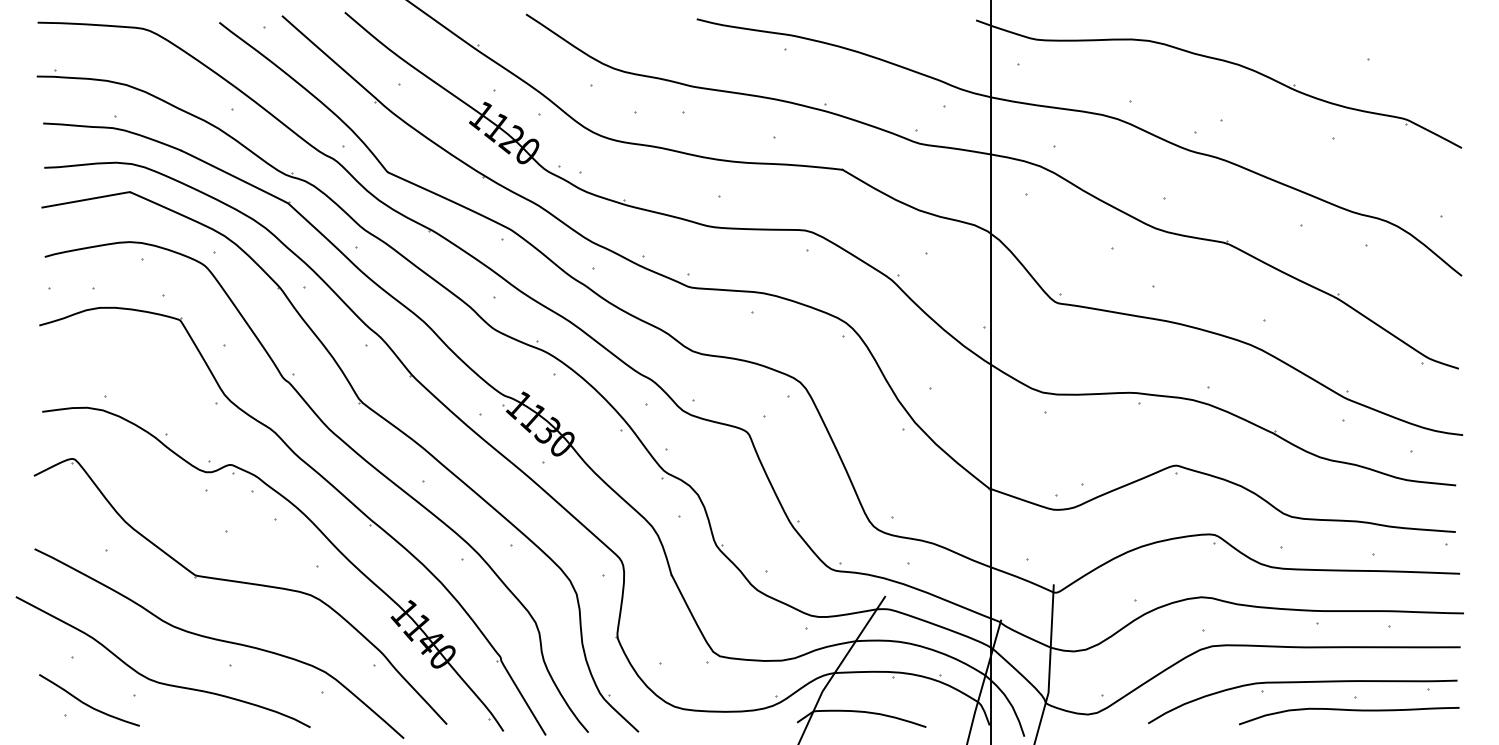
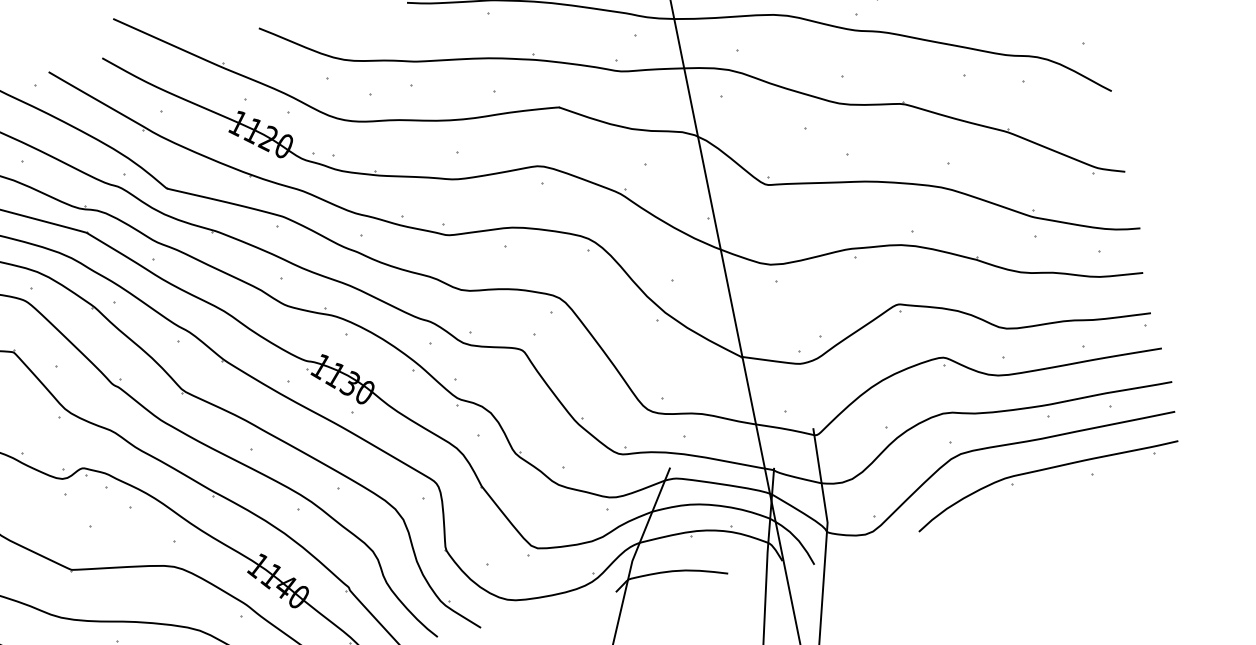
curve: (1352, 711) -> (1093, 485), removed

